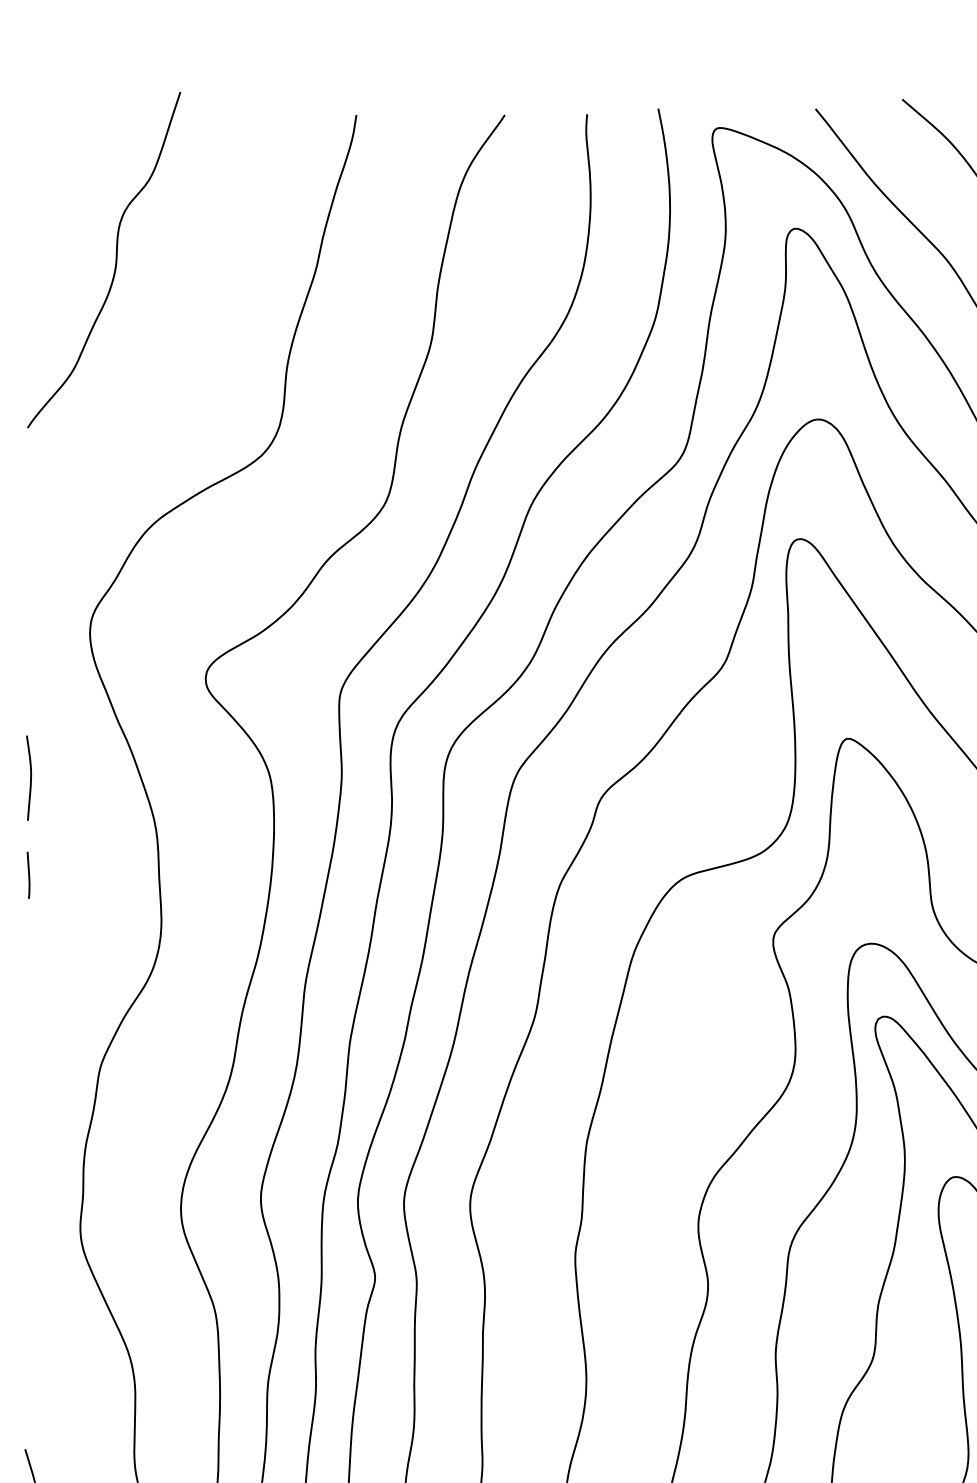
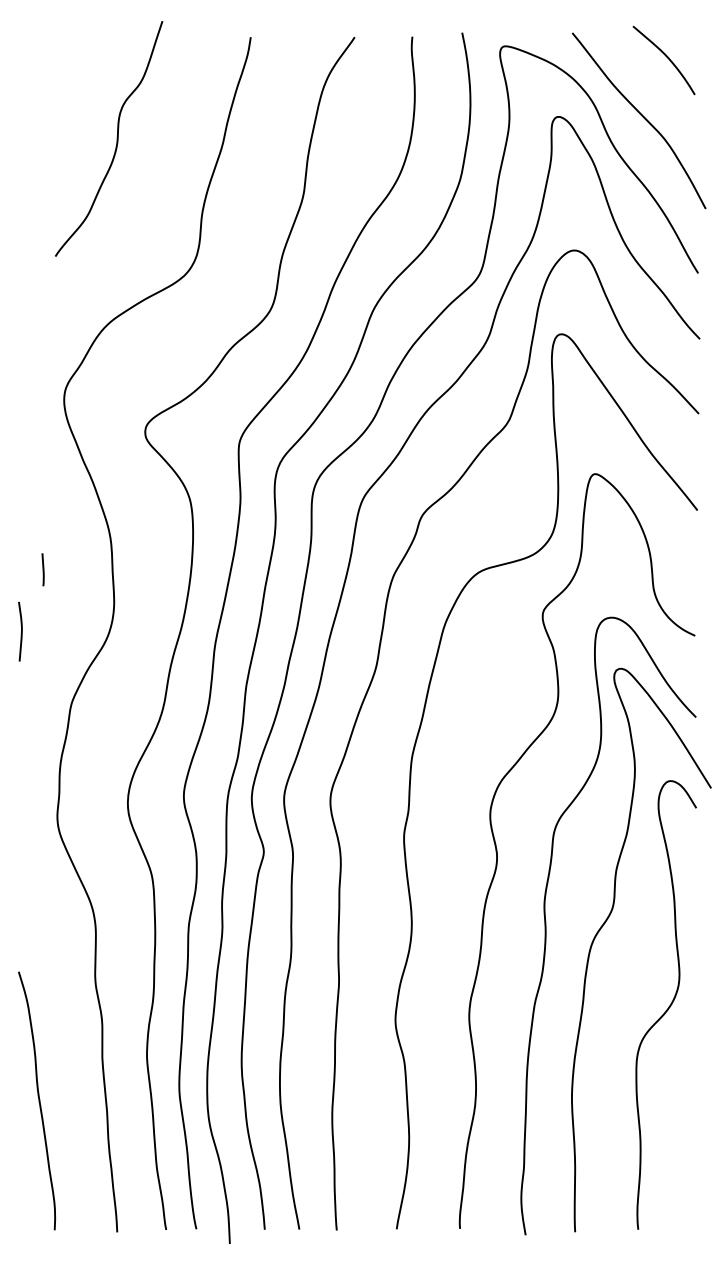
curve: (114, 259) -> (116, 138), moved
curve: (30, 777) -> (21, 631), moved
line: (27, 874) -> (42, 569), moved

